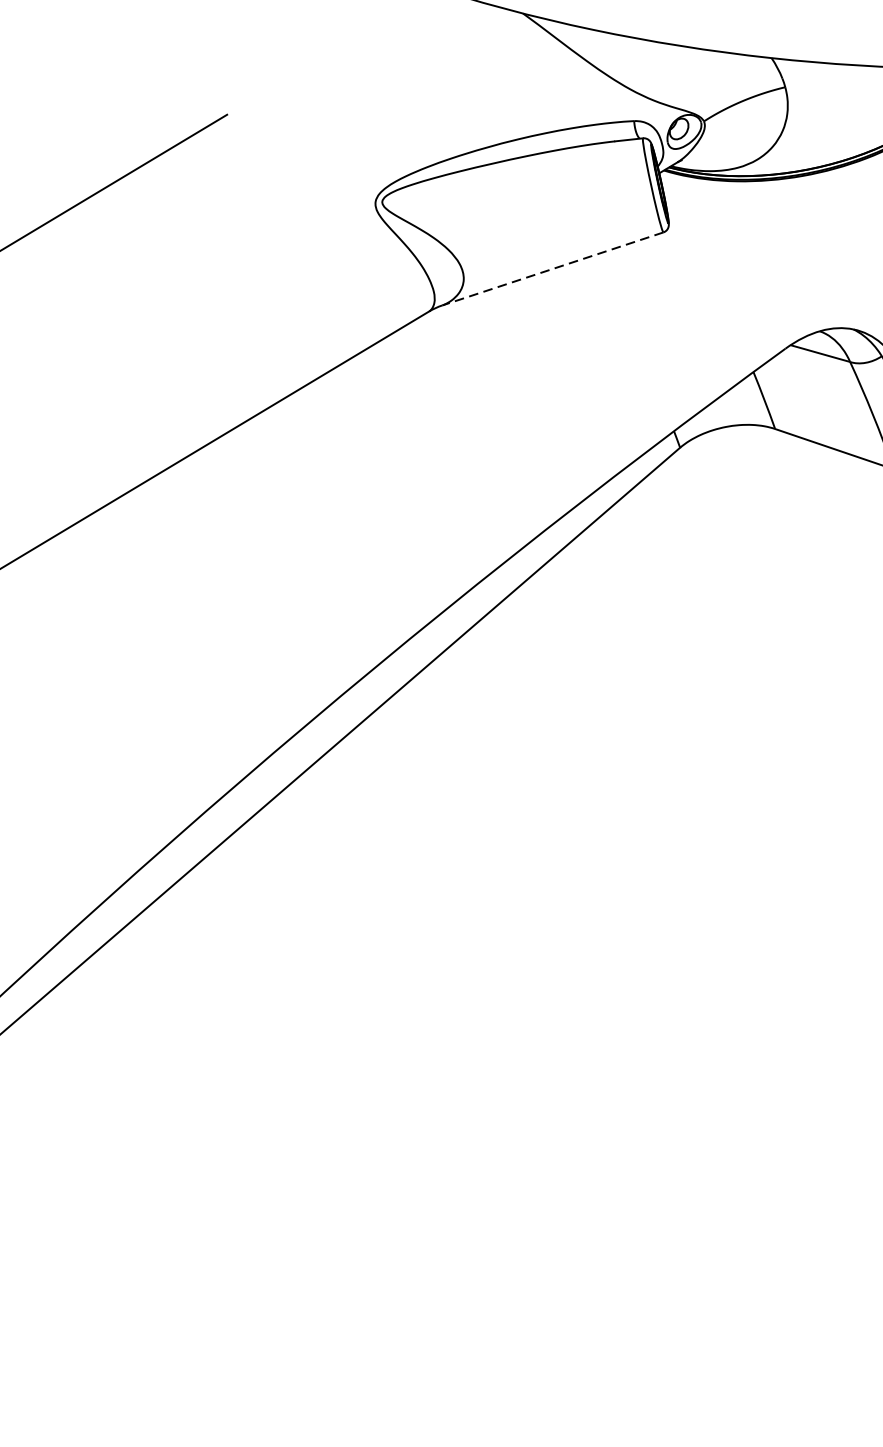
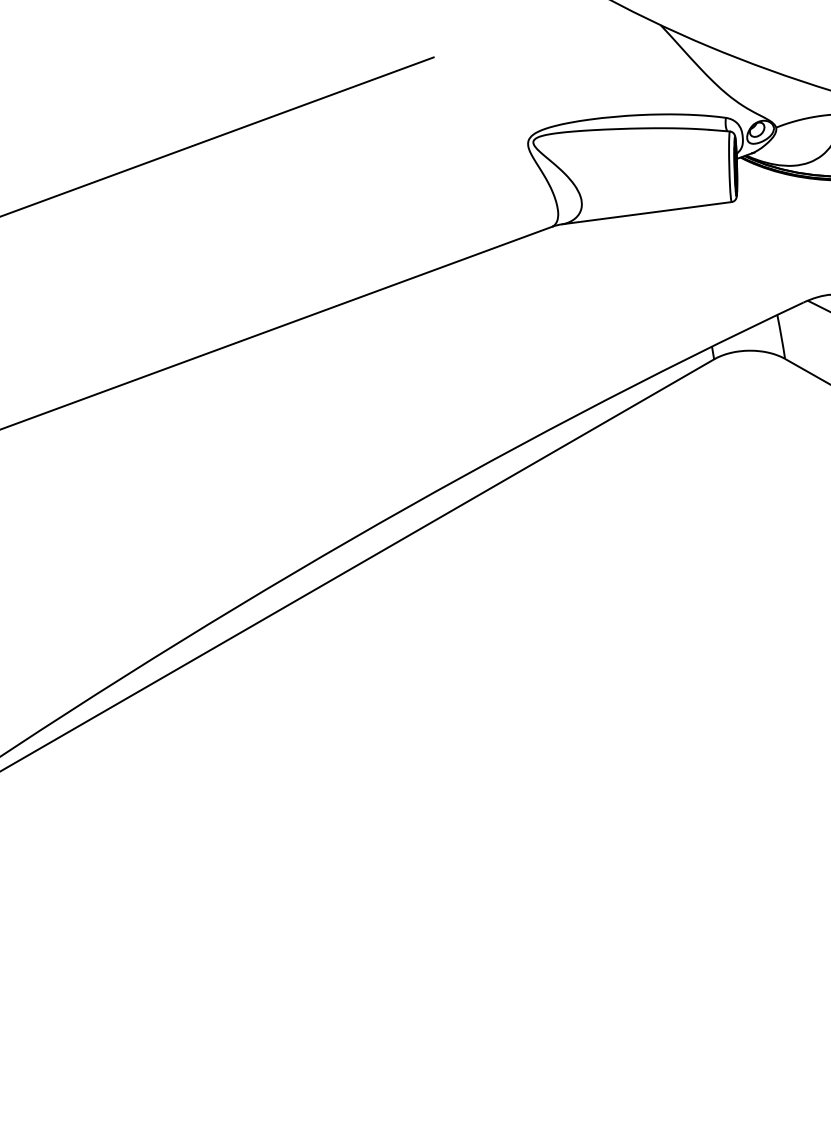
line: (552, 269) -> (646, 213), dashed -> solid

